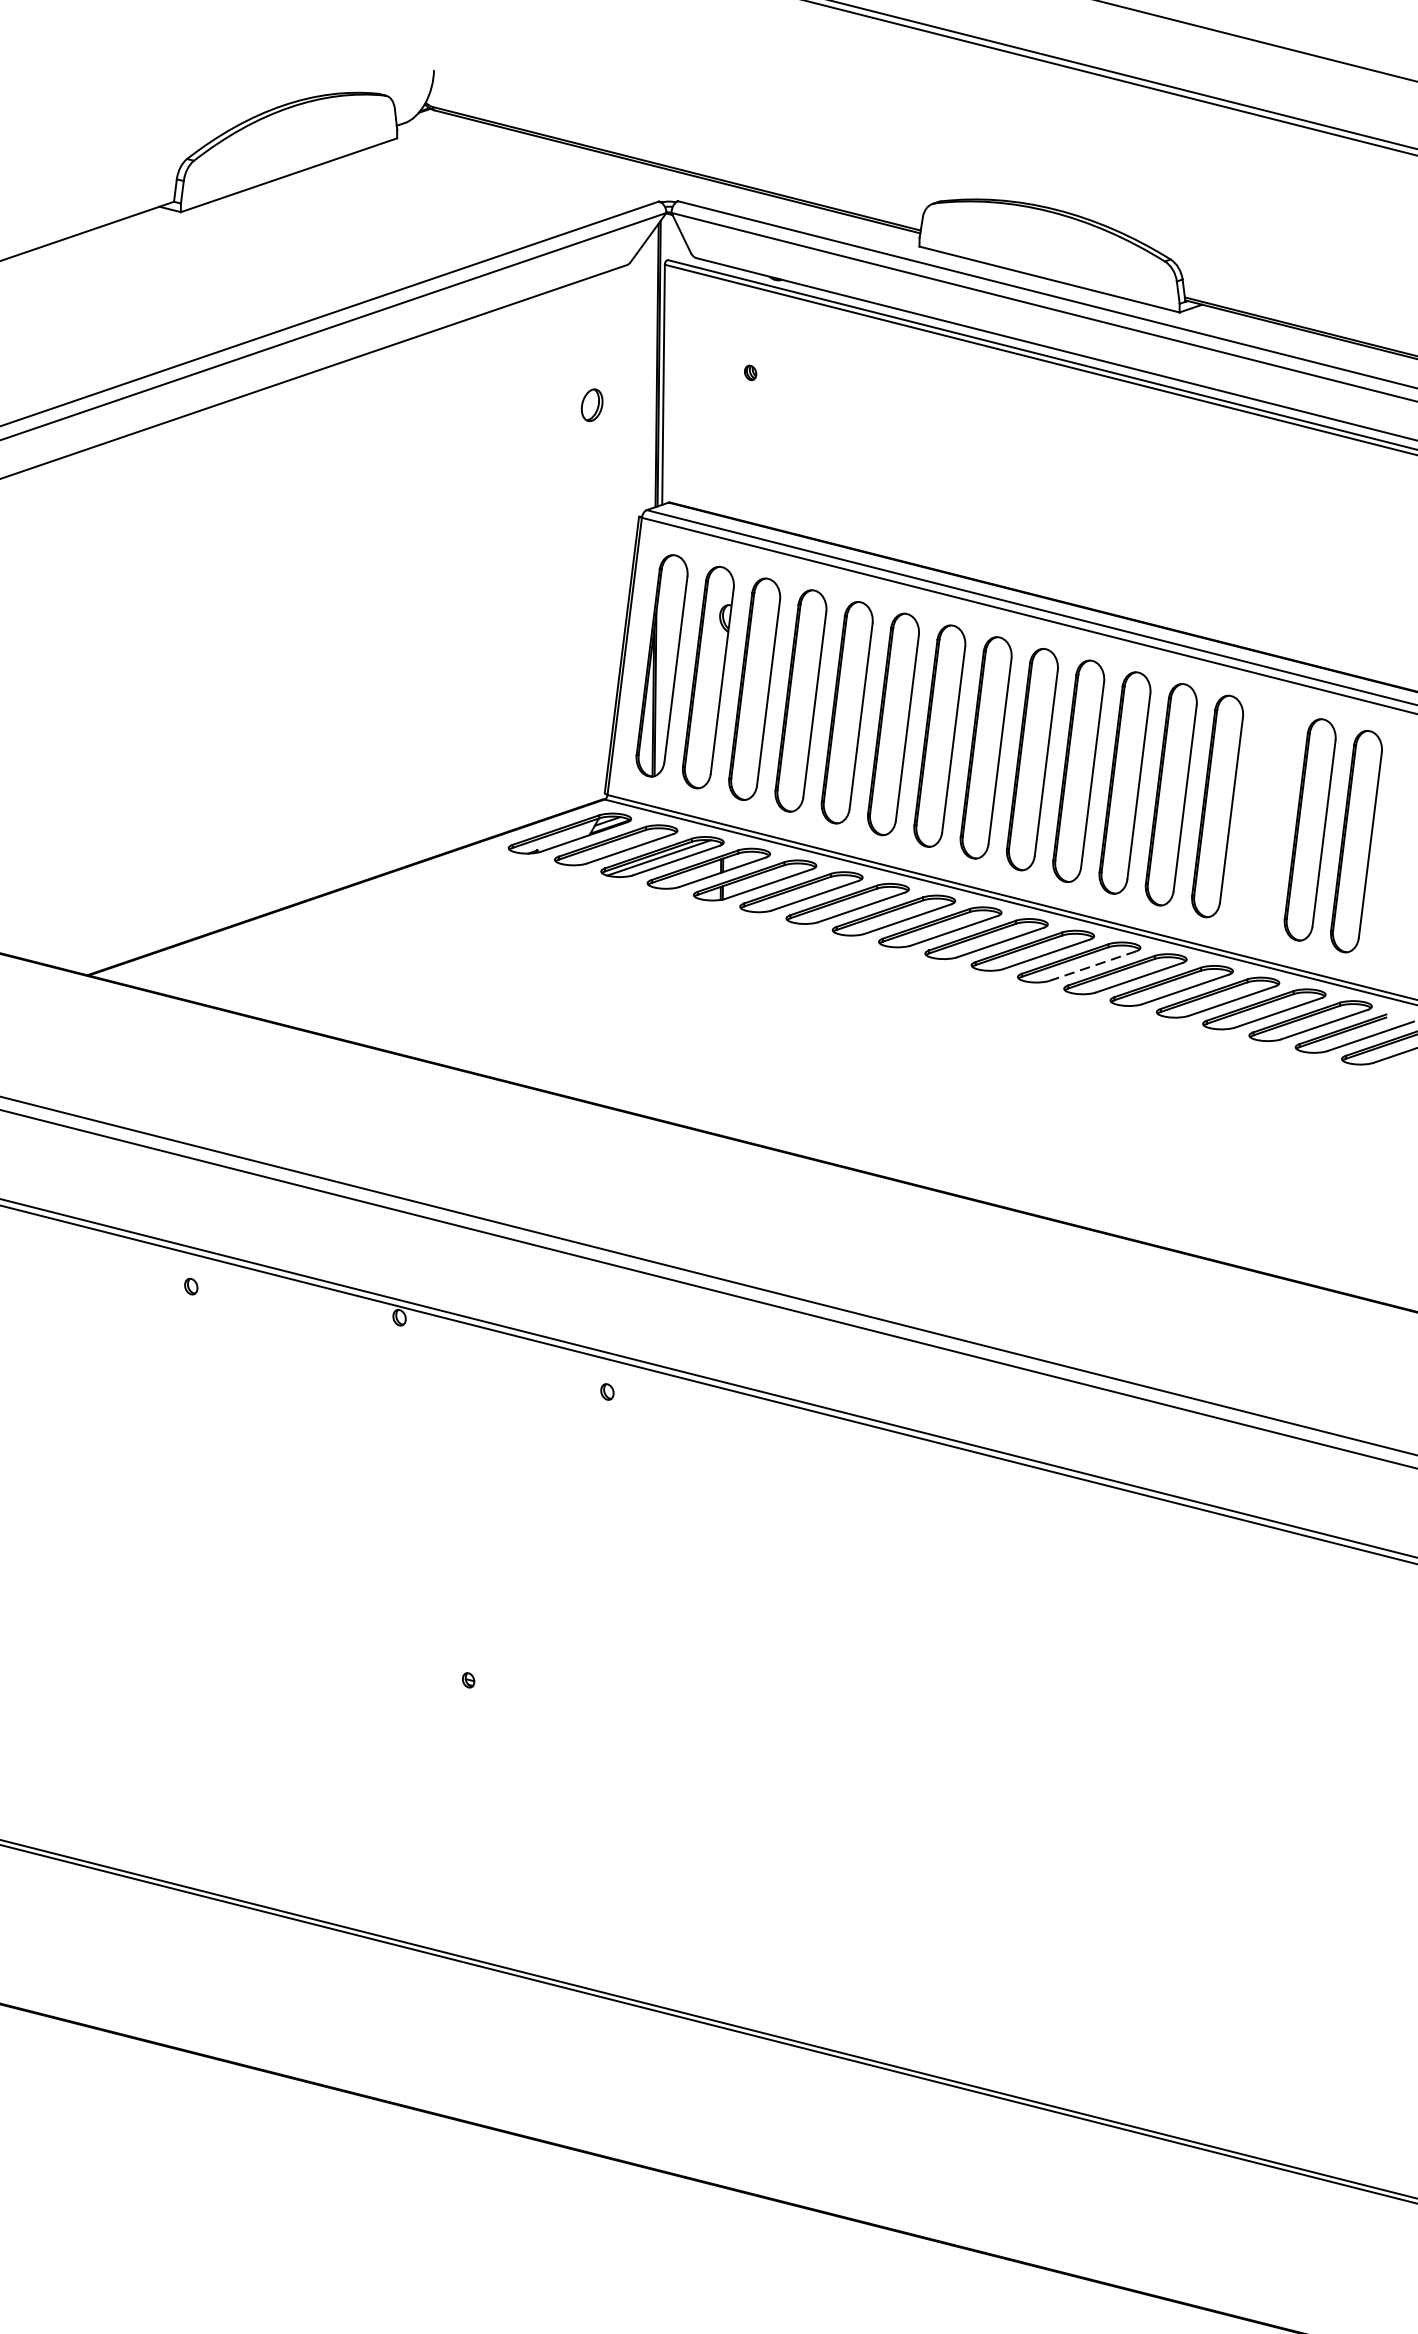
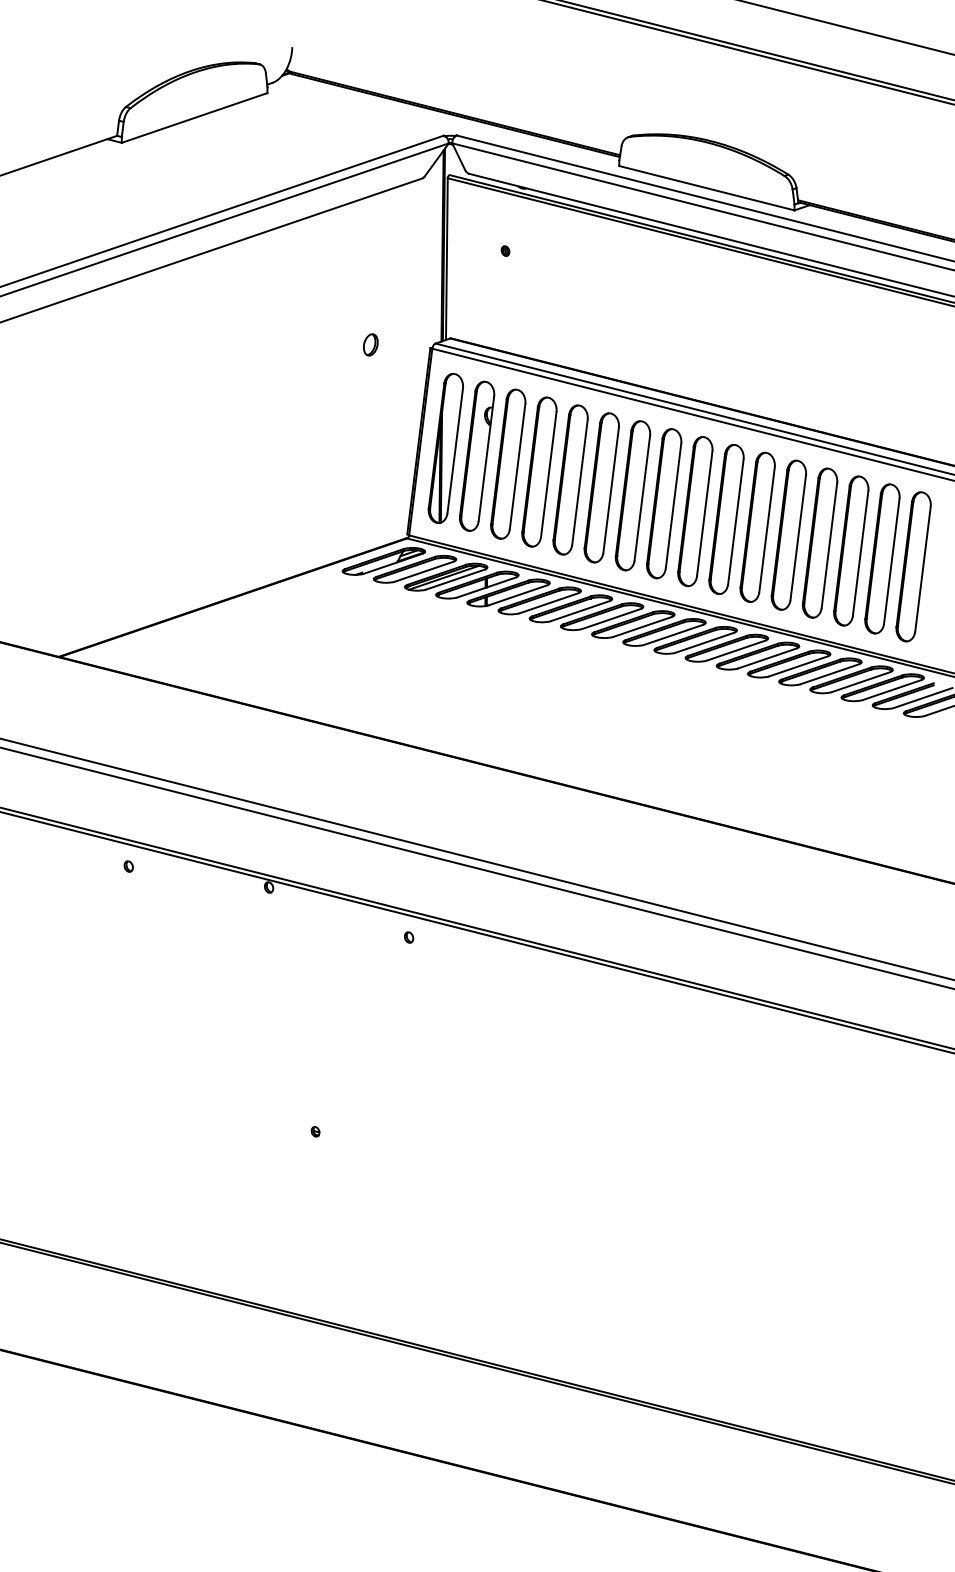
part: (591, 404) -> (370, 344), moved
part: (1264, 817) -> (851, 550), added
line: (1093, 965) -> (736, 650), dashed -> solid

